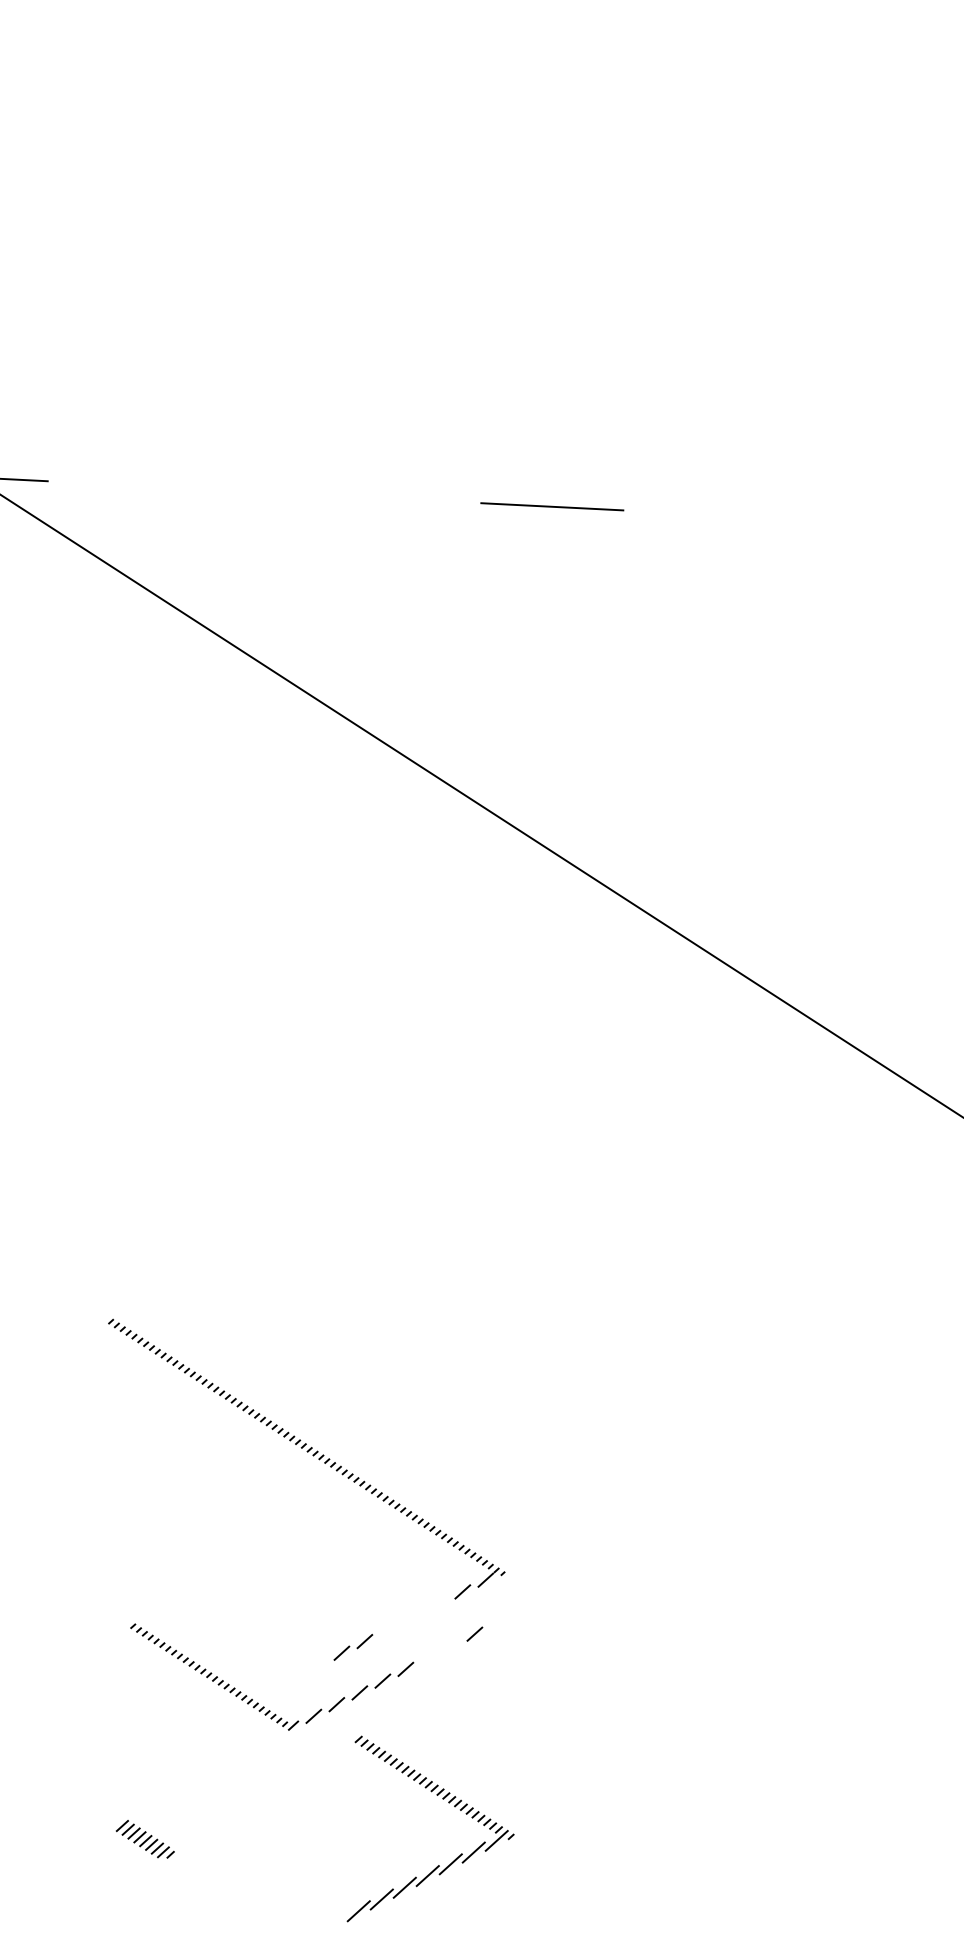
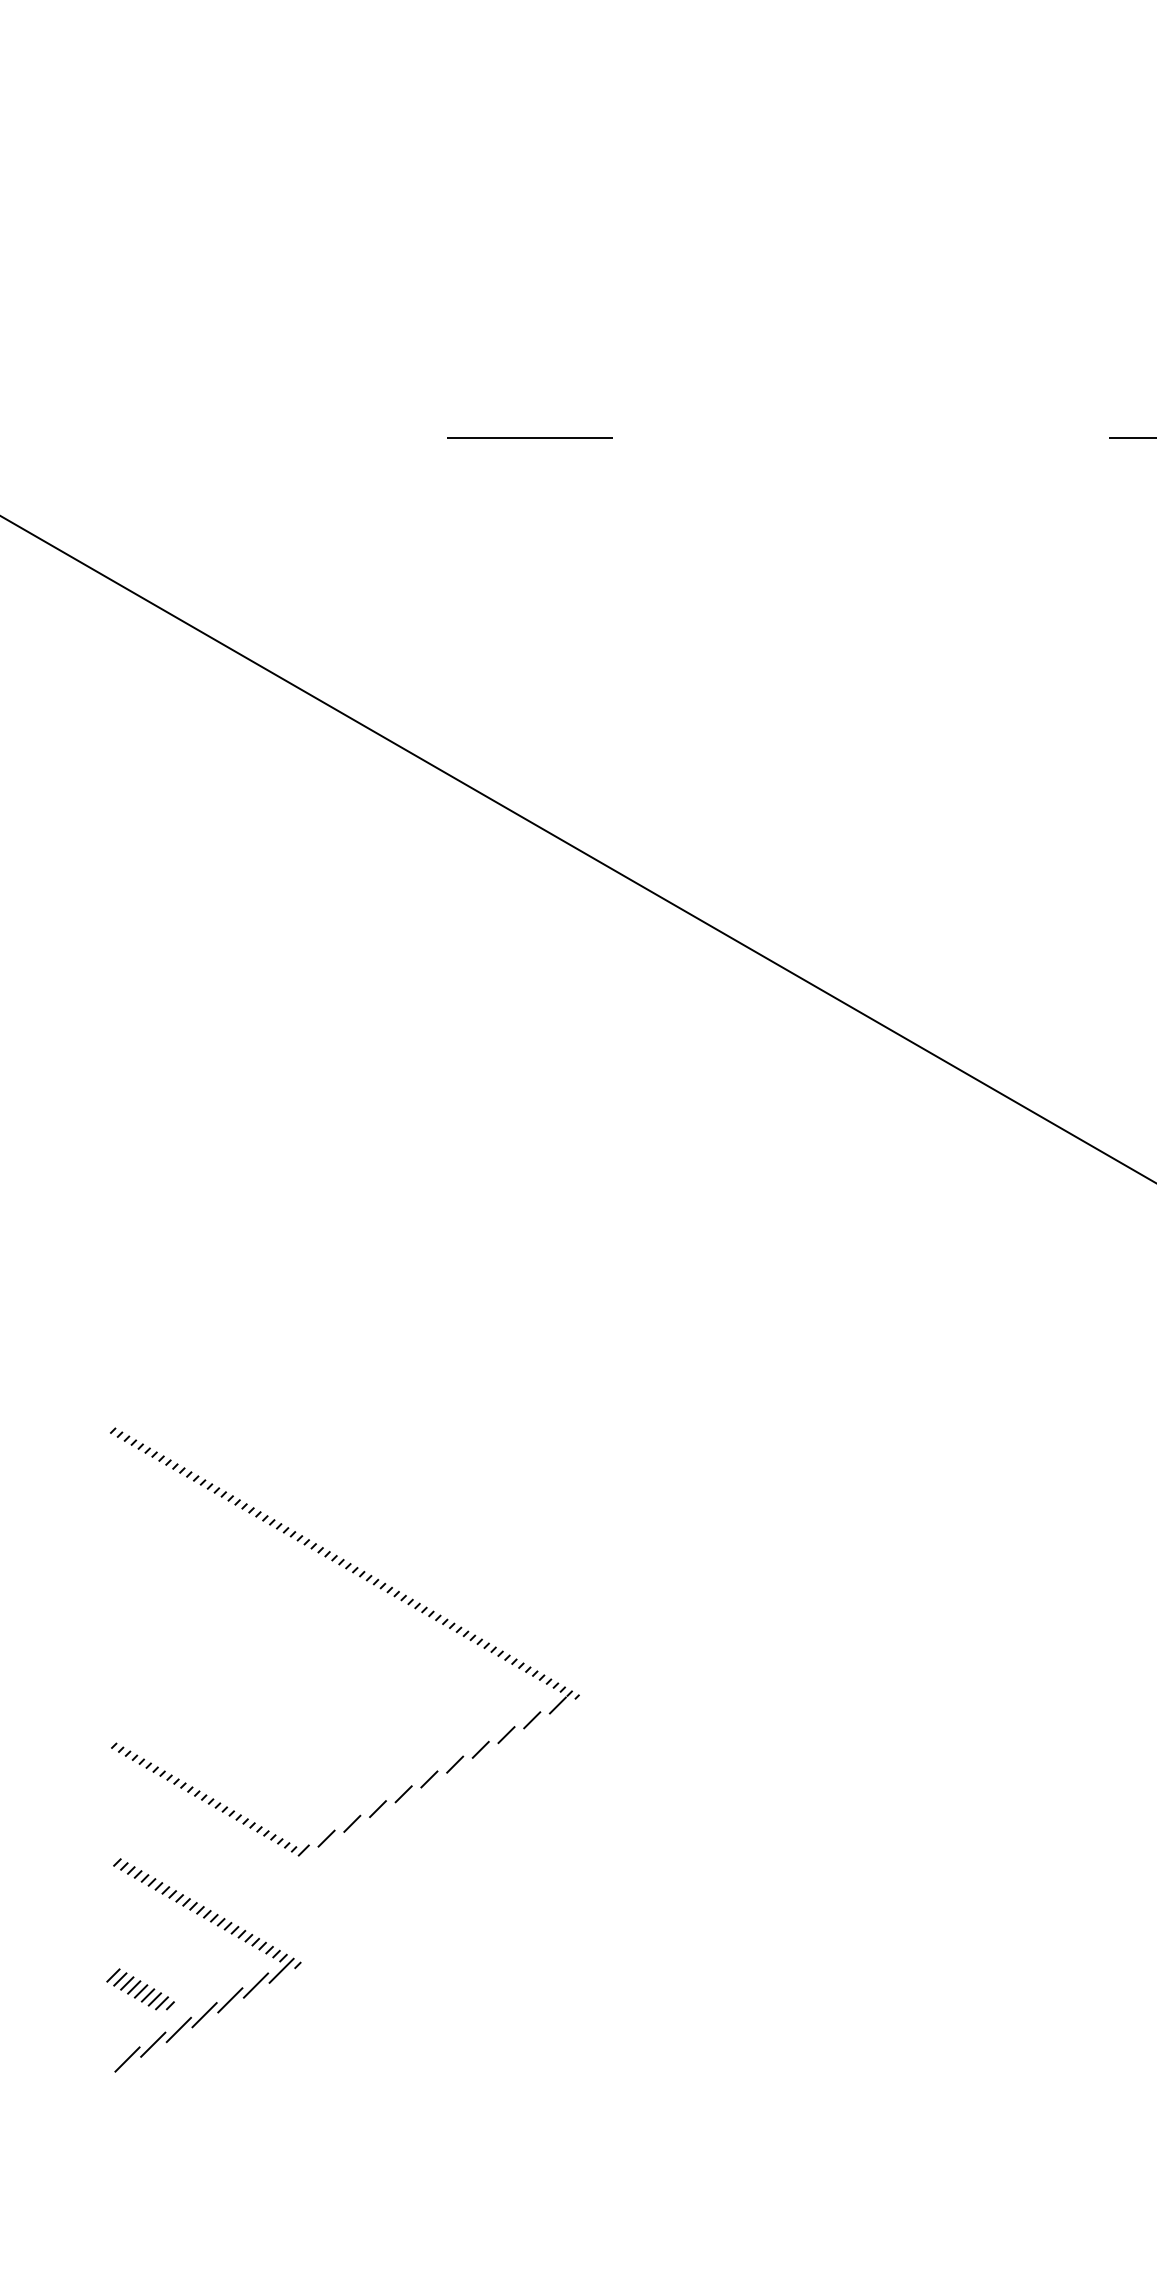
part: (307, 1452) -> (346, 1569), moved
part: (353, 1646) -> (467, 1756), moved
part: (437, 1865) -> (215, 2002), moved

